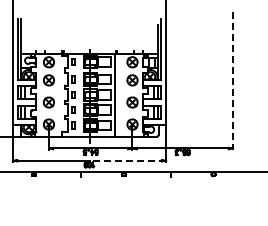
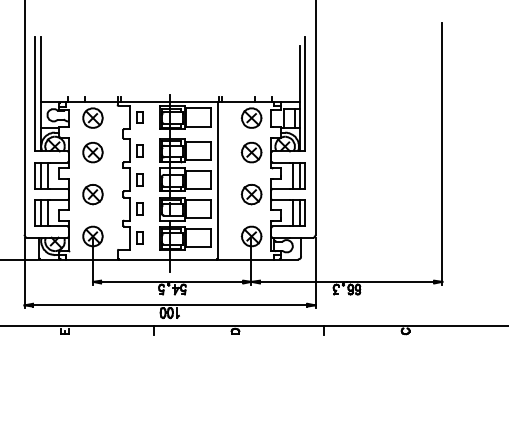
line: (232, 81) -> (441, 154), dashed -> solid
line: (127, 160) -> (242, 304), dashed -> solid

